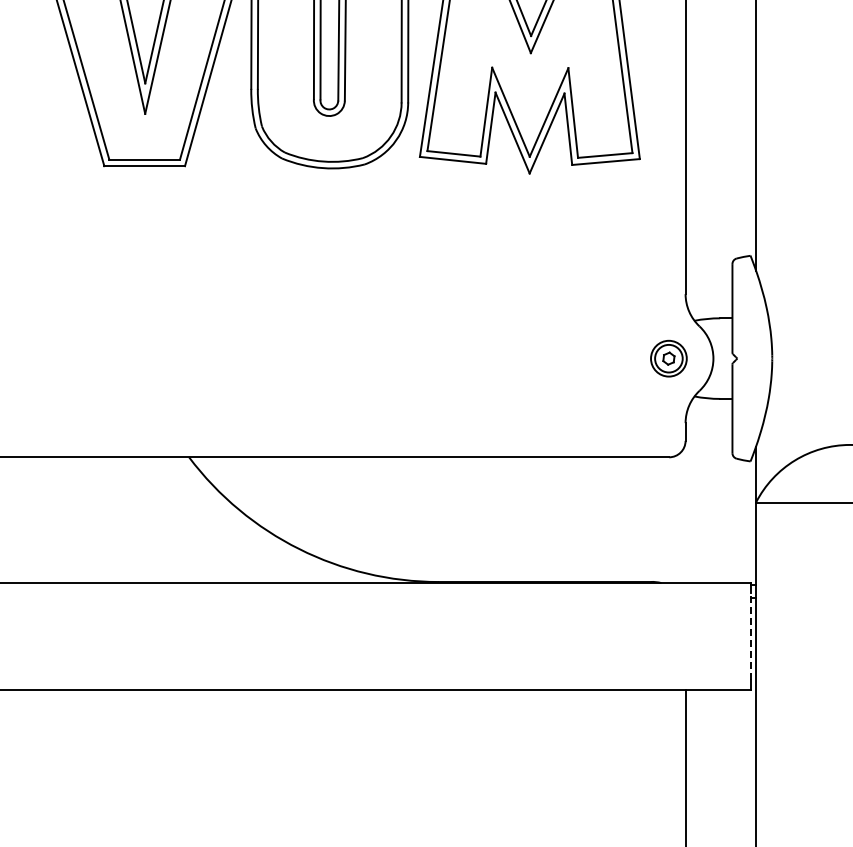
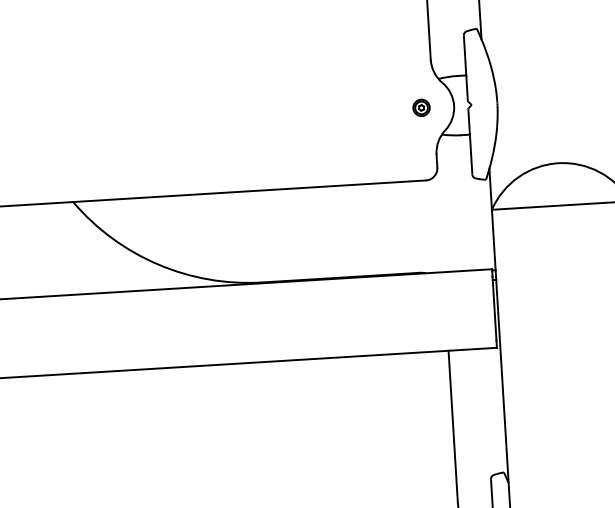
part: (669, 358) -> (421, 107), size x0.62
line: (751, 636) -> (494, 308), dashed -> solid

